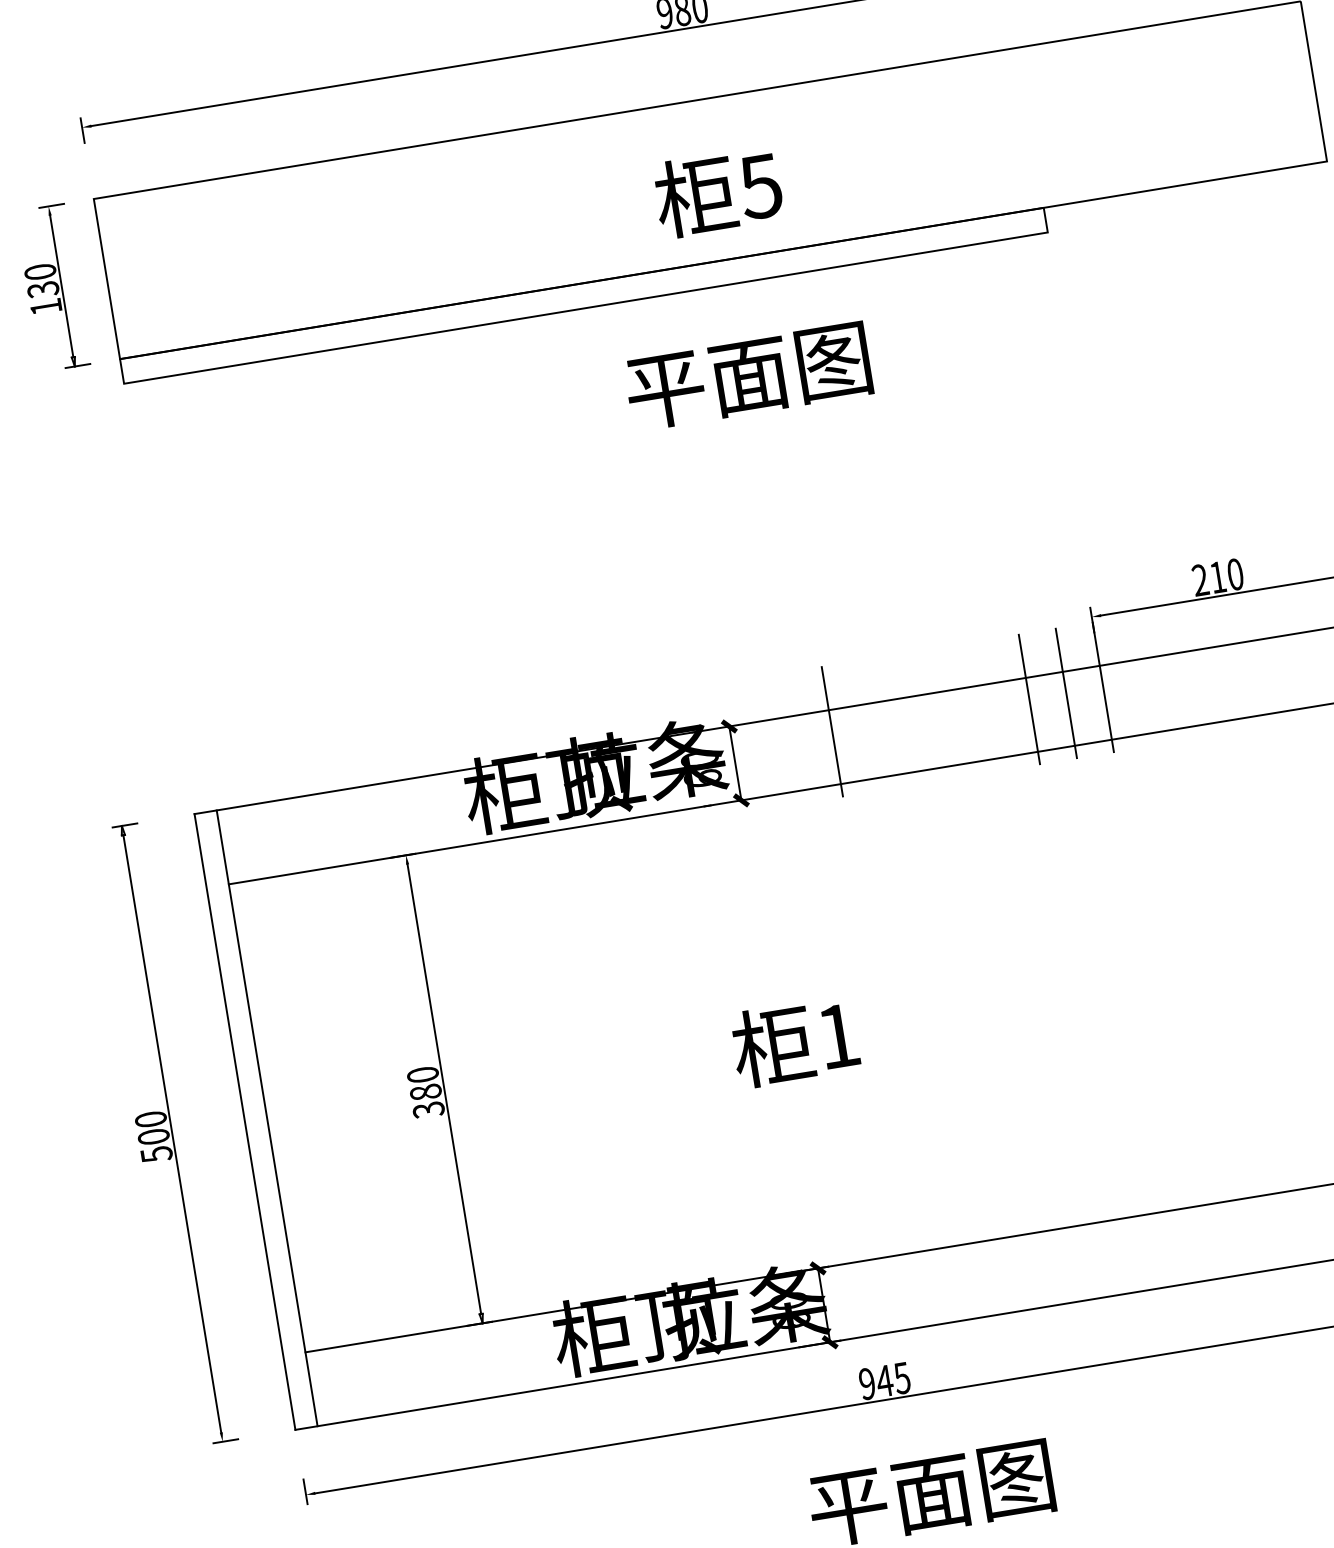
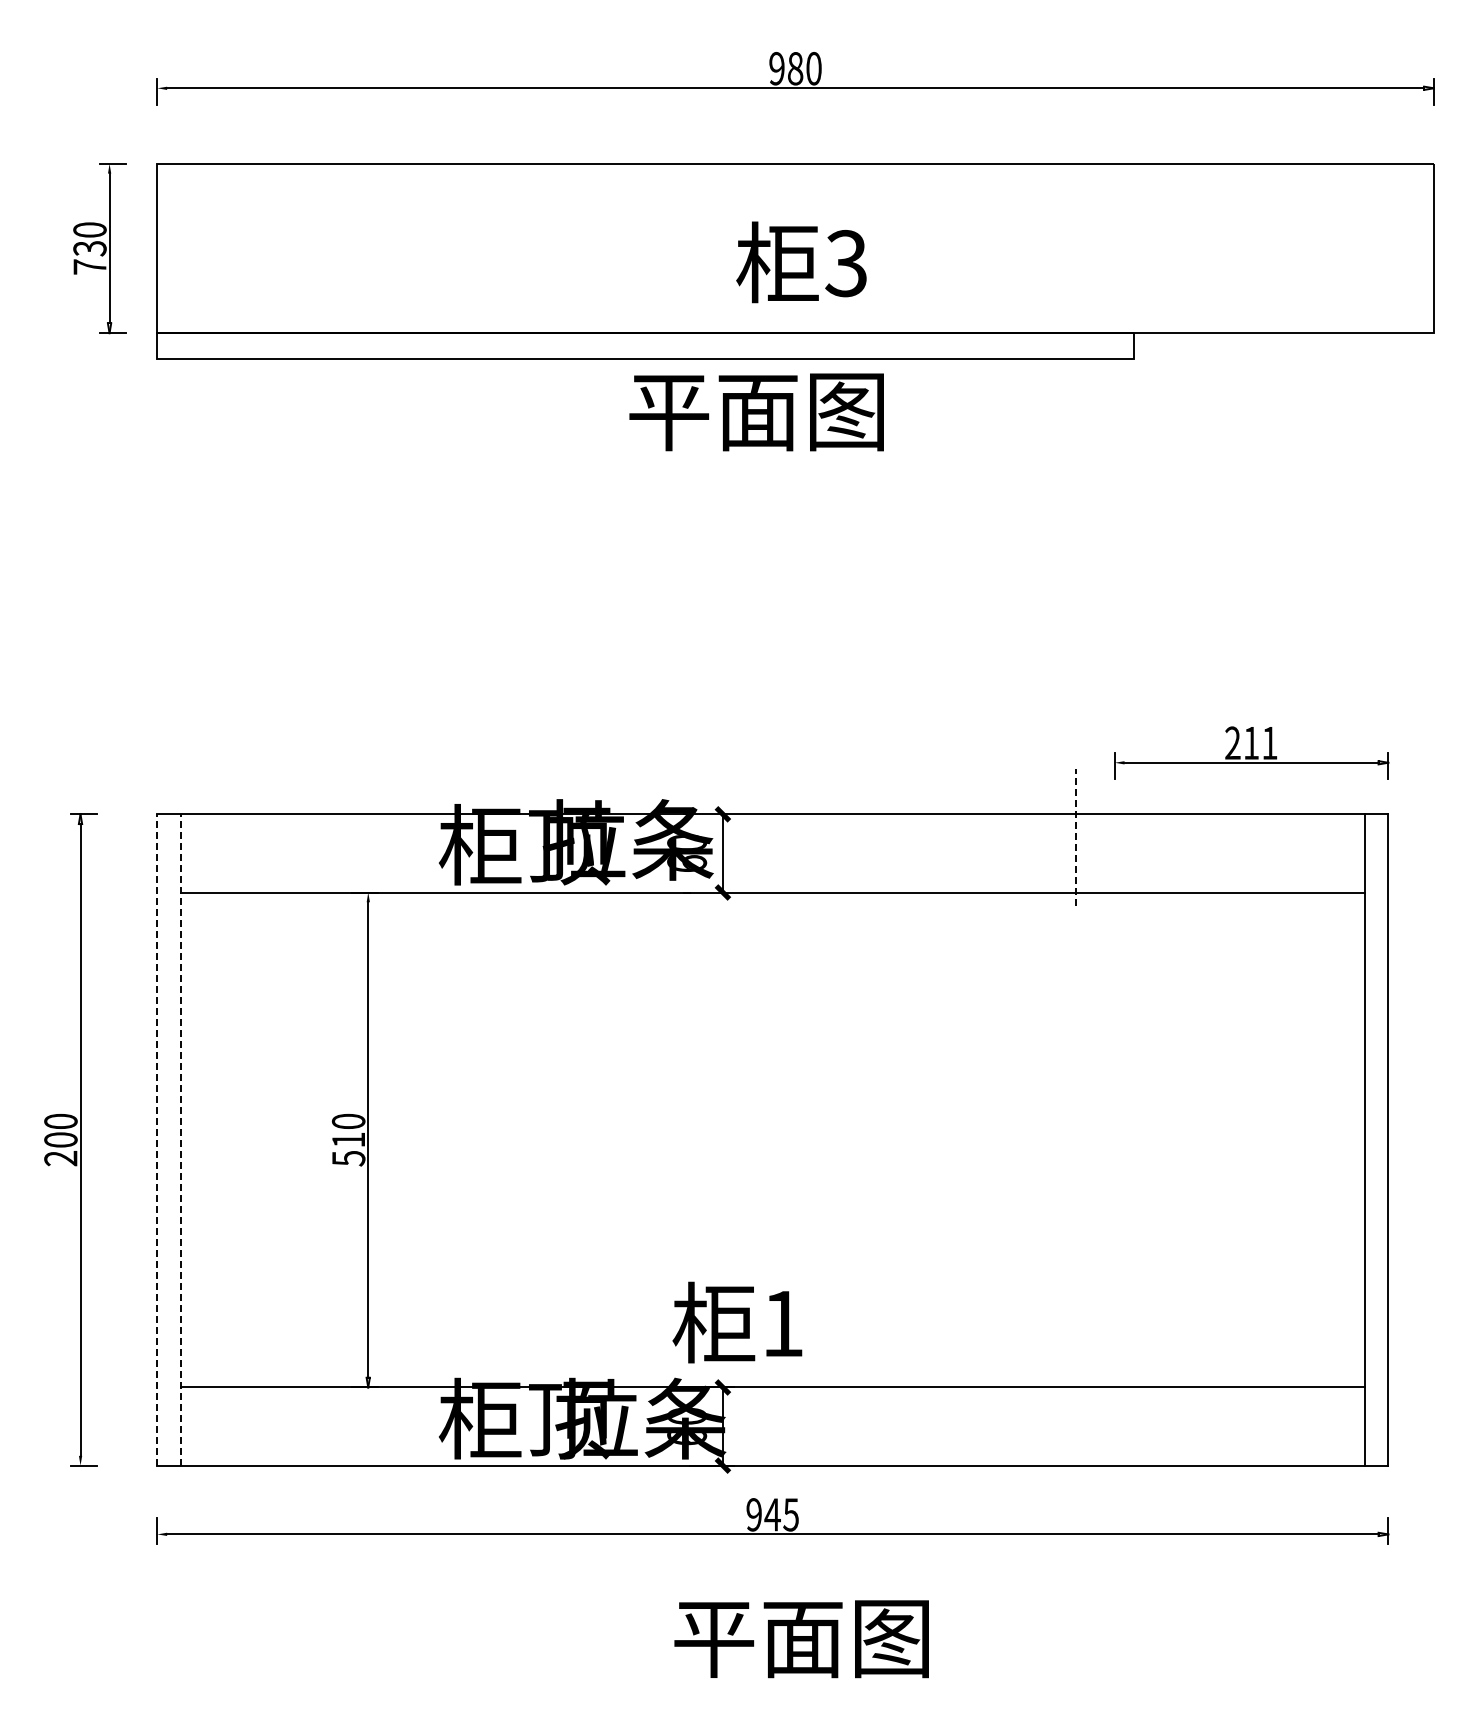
text: (759, 186) -> (845, 263), 5 -> 3
text: (45, 306) -> (89, 266), 130 -> 730
text: (748, 376) -> (756, 412), moved
text: (1234, 573) -> (1269, 742), 210 -> 211
line: (1102, 686) -> (1114, 836), removed
line: (1066, 692) -> (1075, 836), solid -> dashed
line: (1029, 698) -> (1036, 836), removed
line: (832, 731) -> (828, 836), removed
text: (795, 1042) -> (737, 1322), moved
text: (427, 1101) -> (348, 1149), 380 -> 510
line: (266, 1117) -> (180, 1139), solid -> dashed
line: (245, 1121) -> (157, 1139), solid -> dashed
text: (156, 1154) -> (60, 1158), 500 -> 200

